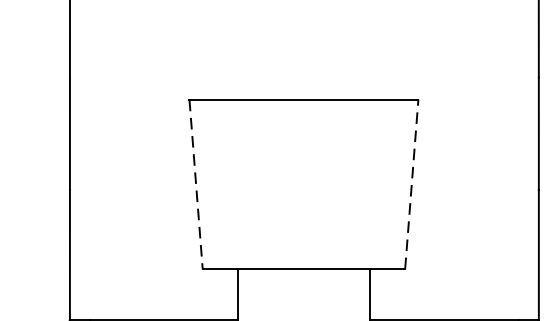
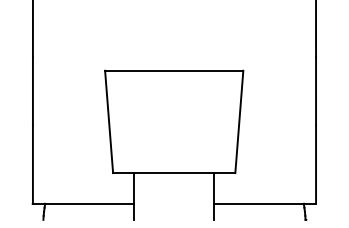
line: (412, 183) -> (239, 121), dashed -> solid
line: (196, 185) -> (109, 122), dashed -> solid

